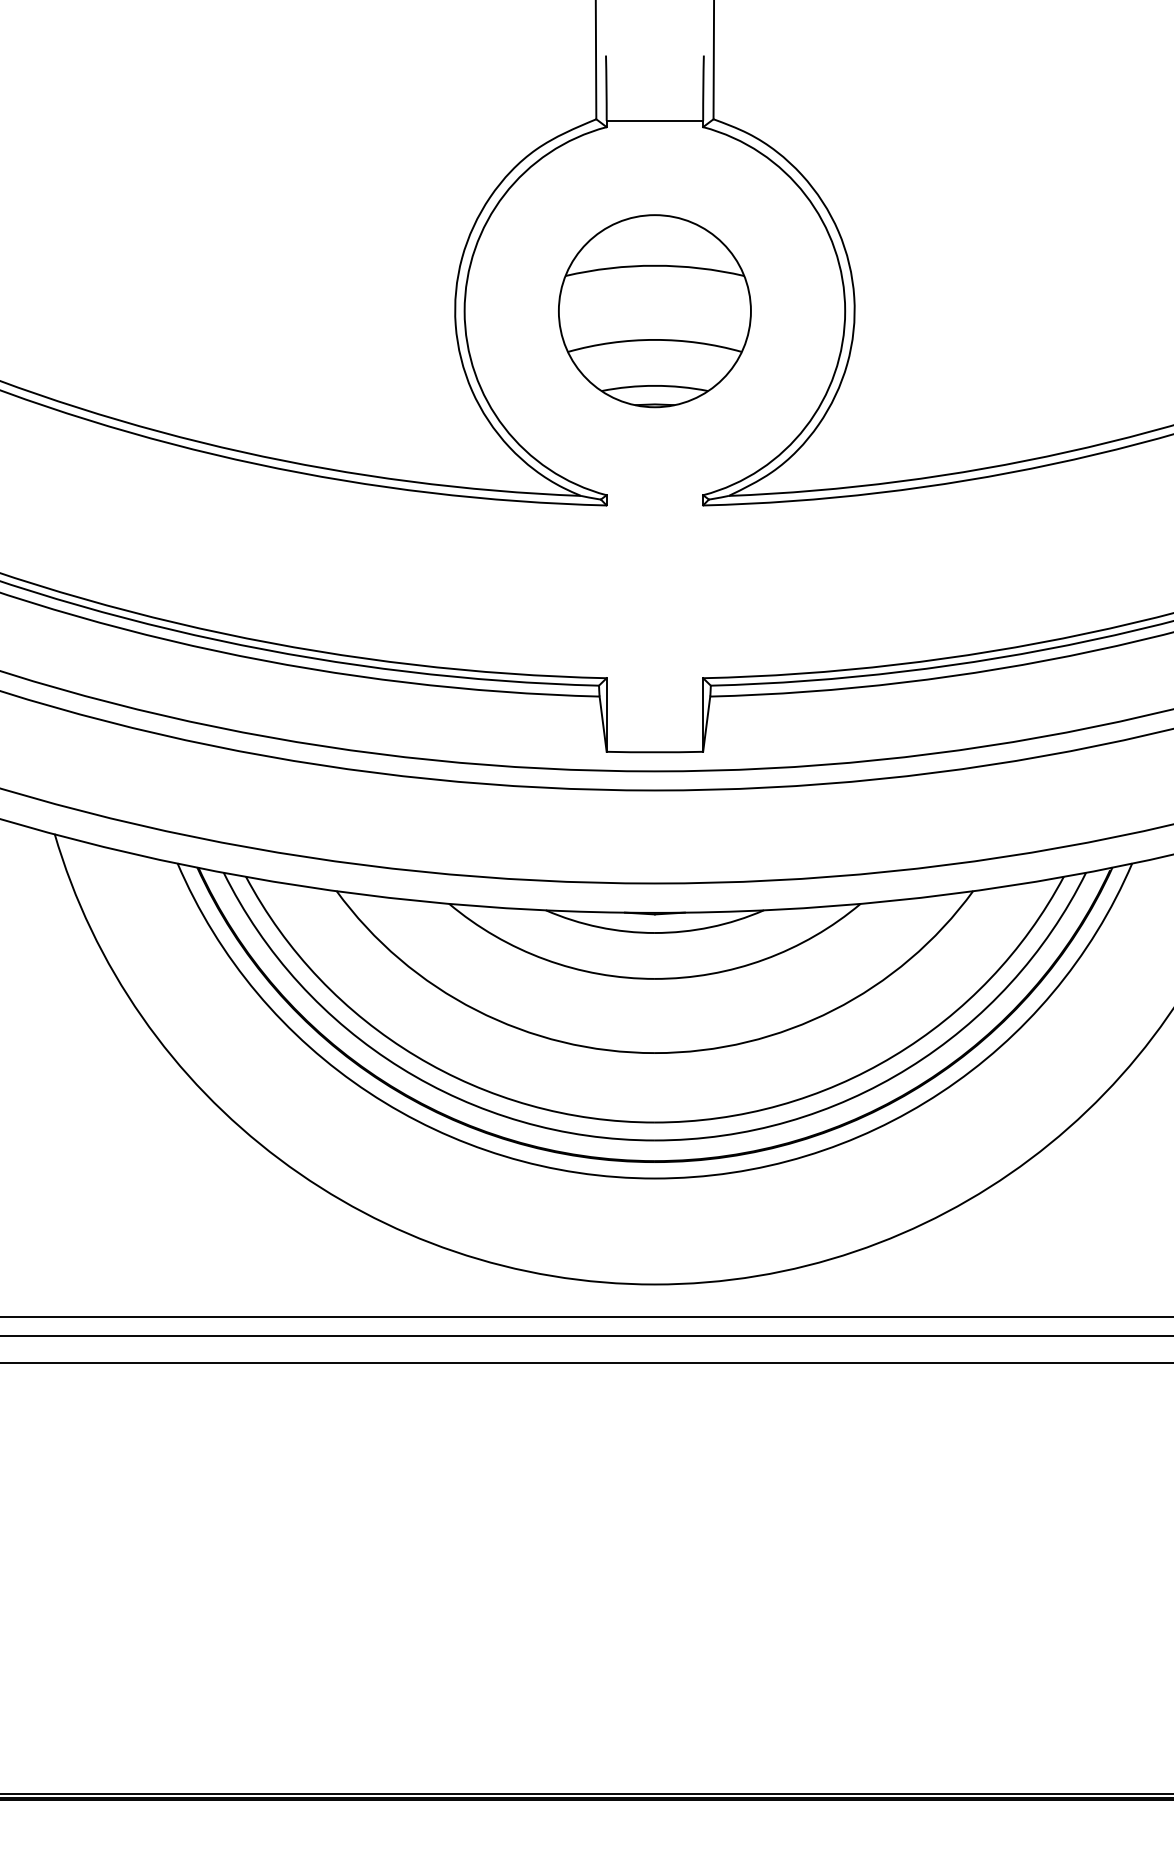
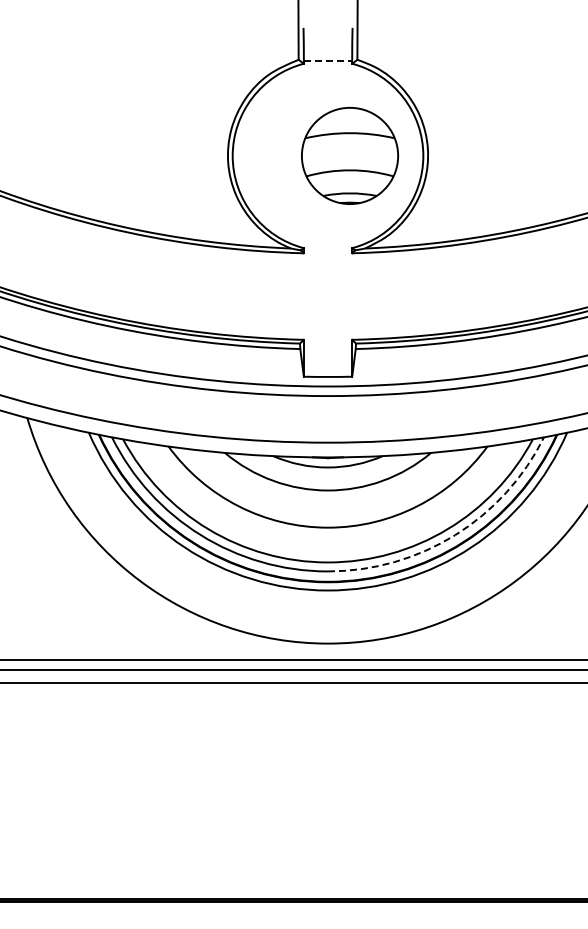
line: (655, 120) -> (328, 60), solid -> dashed
part: (653, 310) -> (349, 155), moved
arc: (909, 1068) -> (455, 535), solid -> dashed

